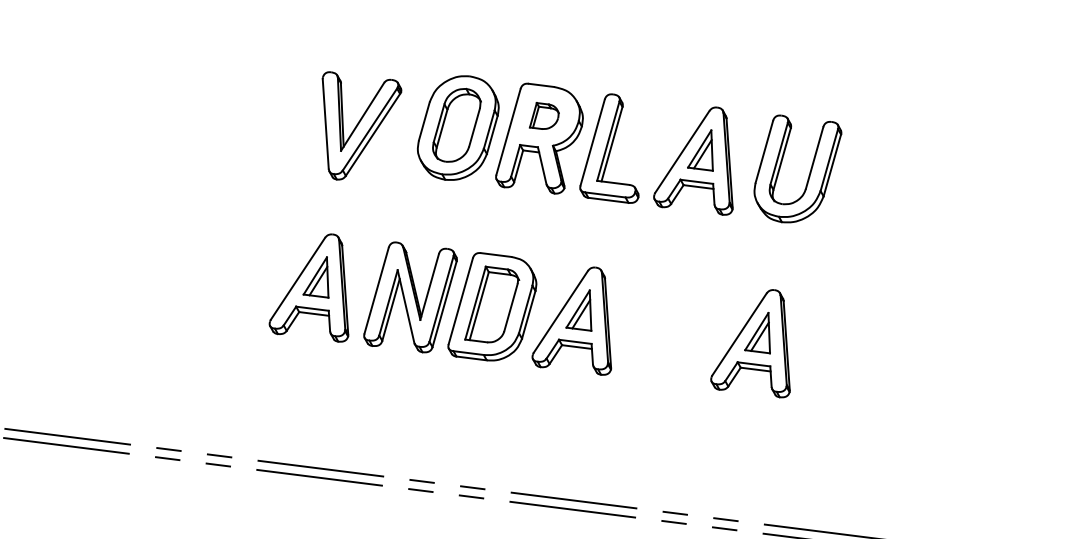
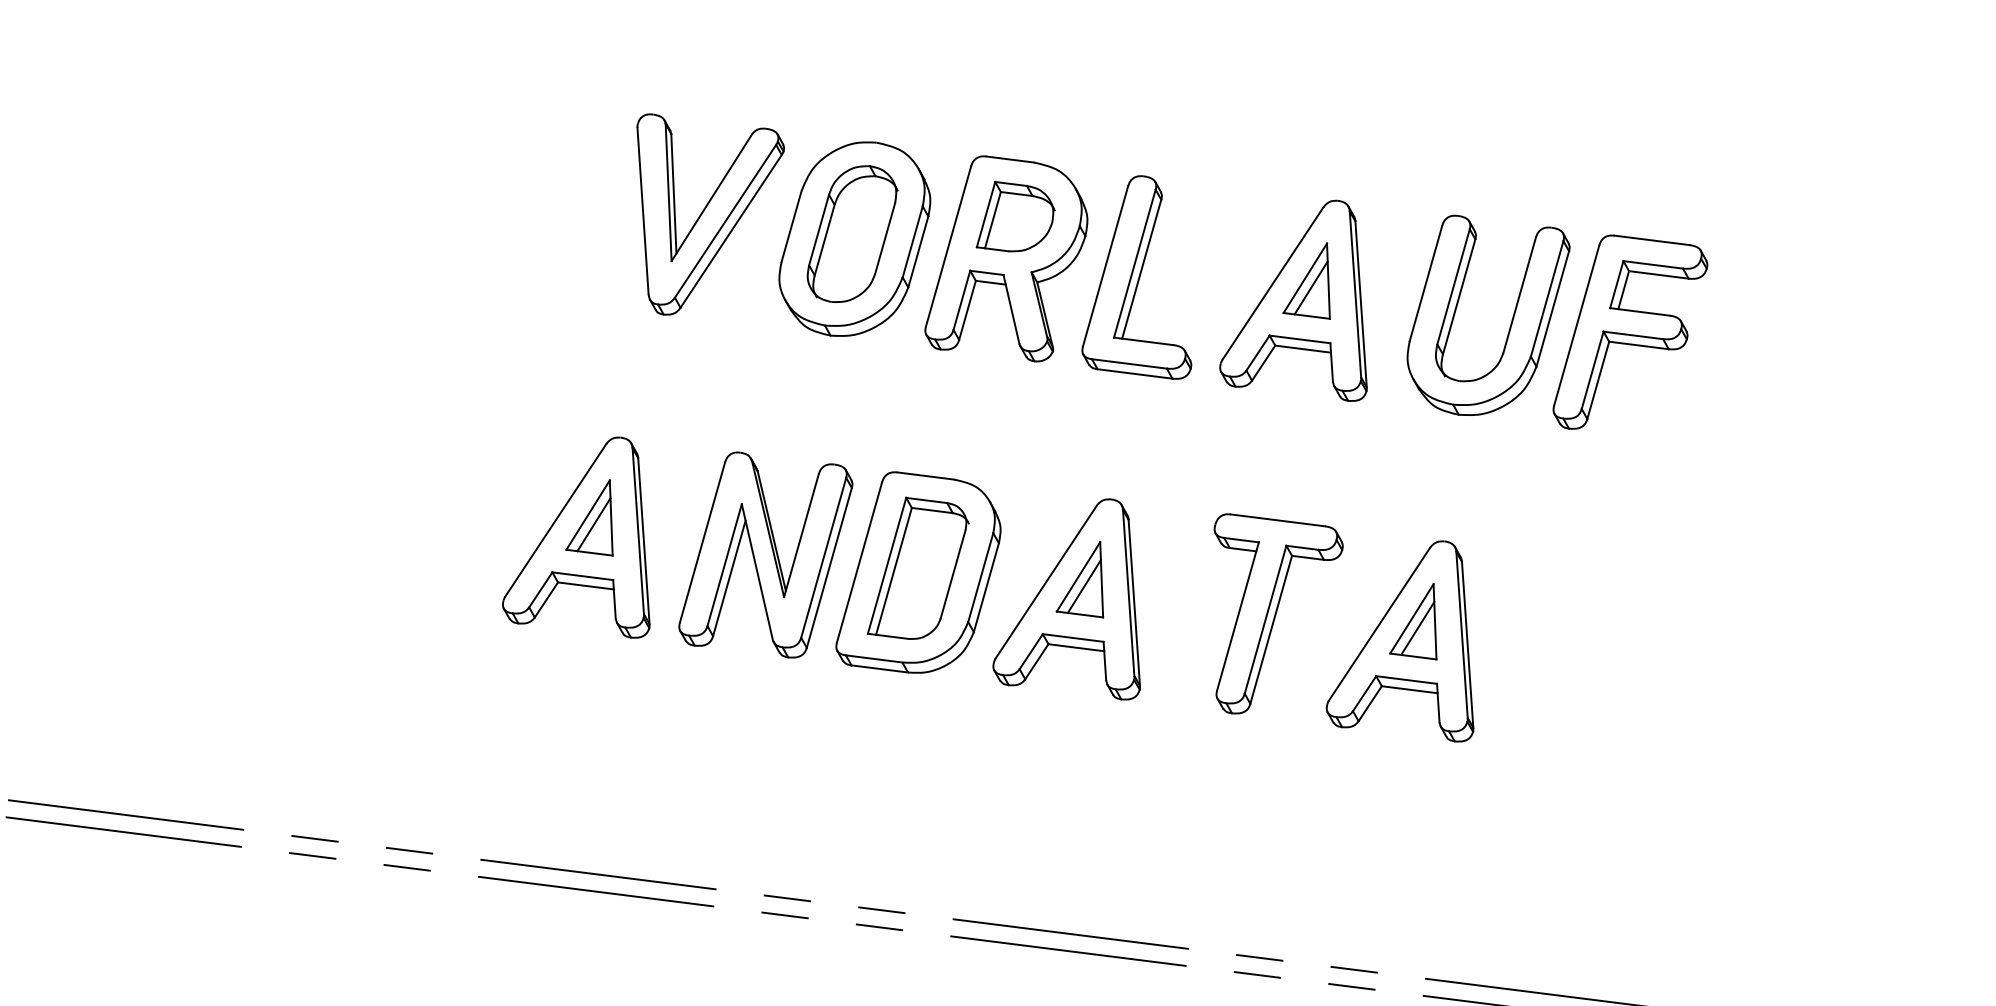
part: (544, 115) -> (1015, 215), size x1.43
part: (361, 125) -> (709, 213), moved
part: (873, 177) -> (1629, 331), added
part: (685, 328) -> (1278, 613), added

